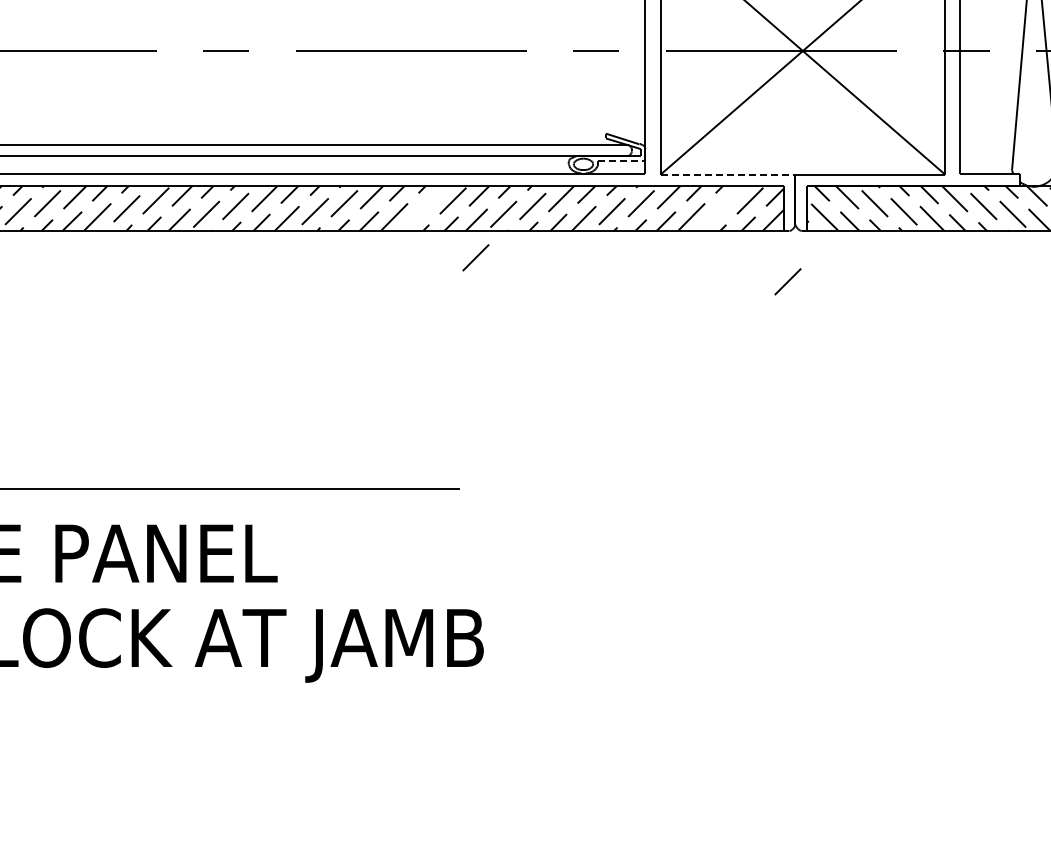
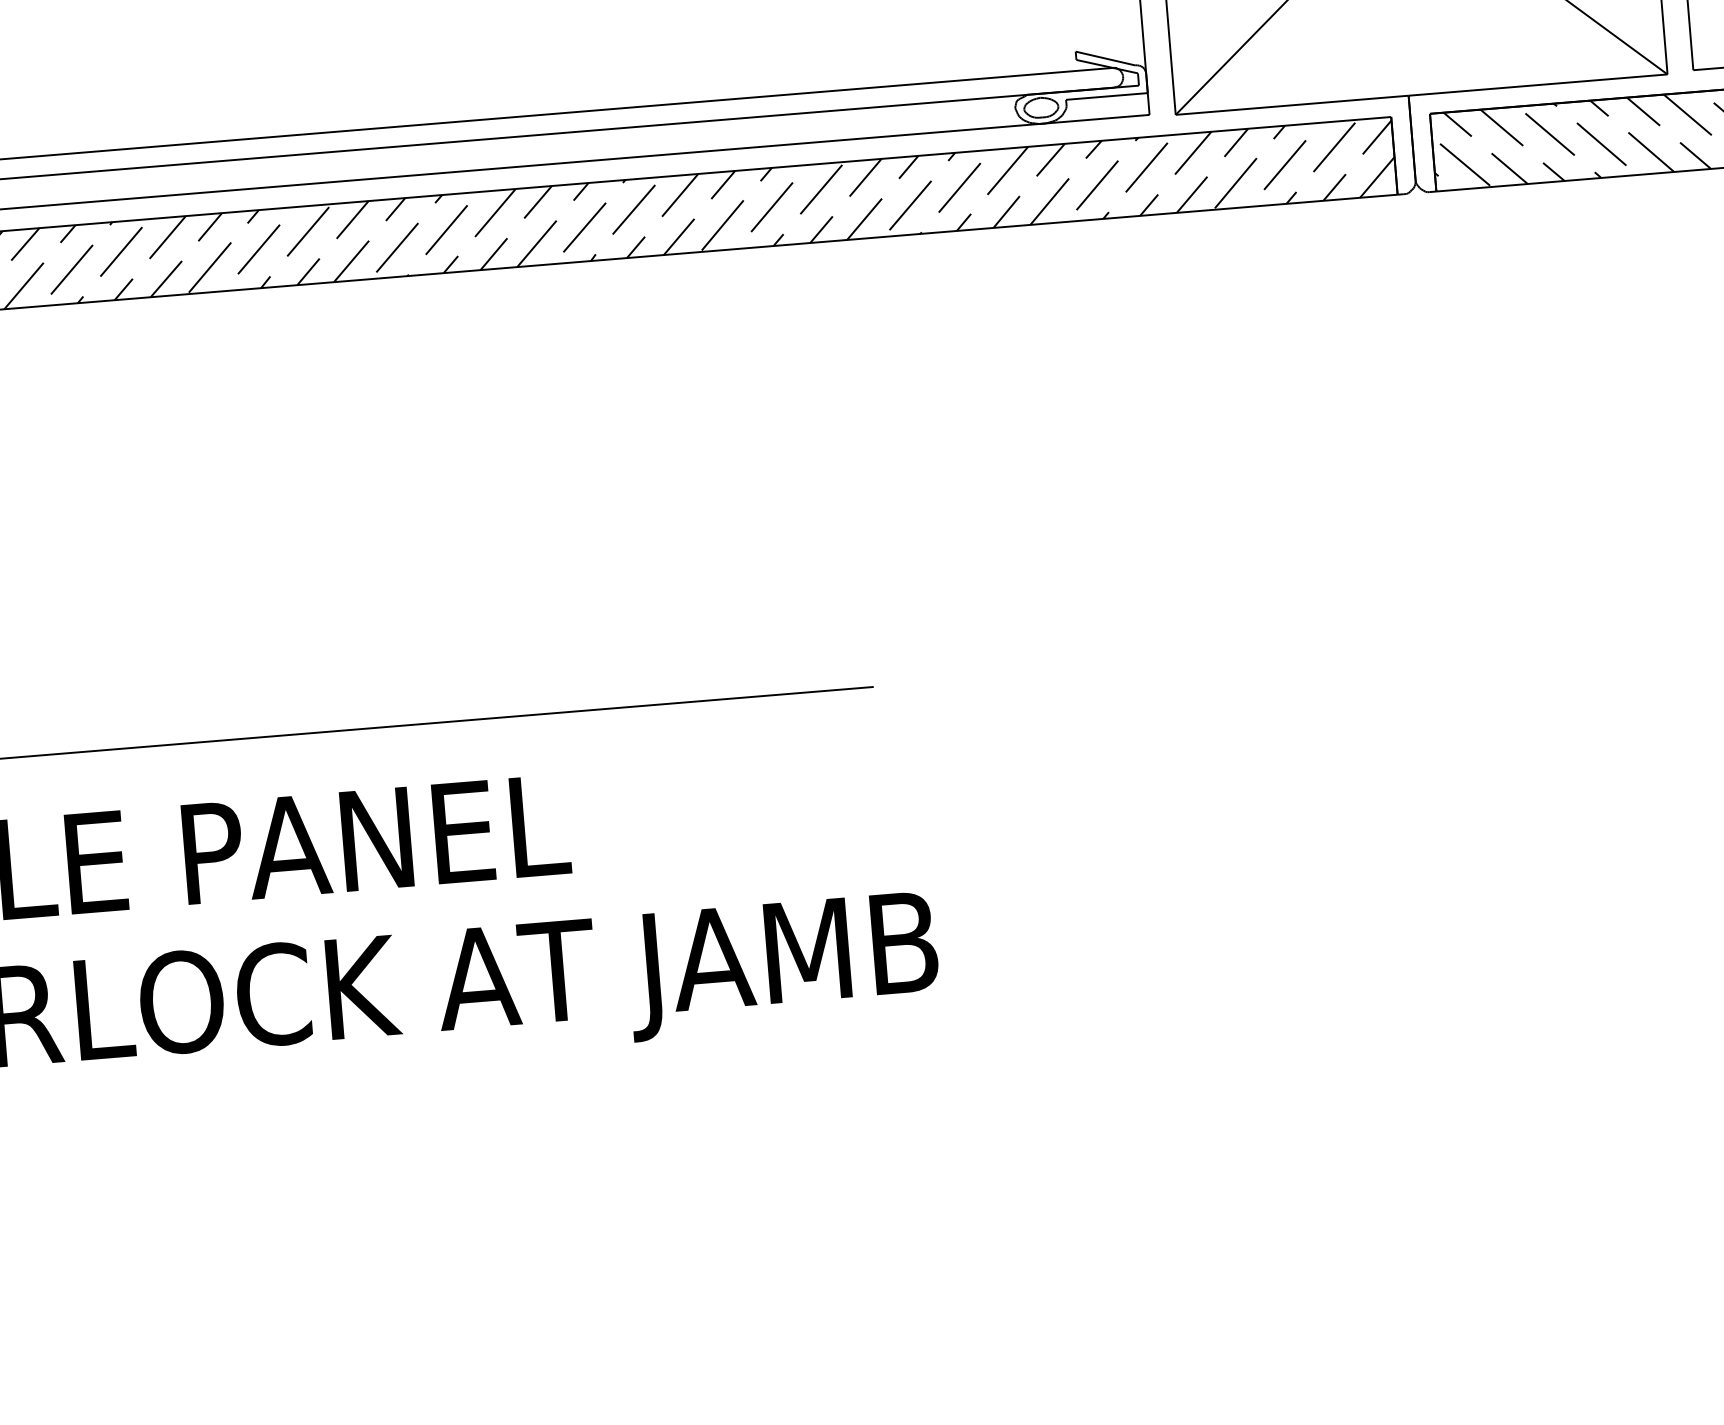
line: (621, 160) -> (1106, 95), dashed -> solid
line: (728, 174) -> (1293, 104), dashed -> solid
line: (475, 257) -> (771, 206), moved
line: (787, 281) -> (1284, 164), moved

